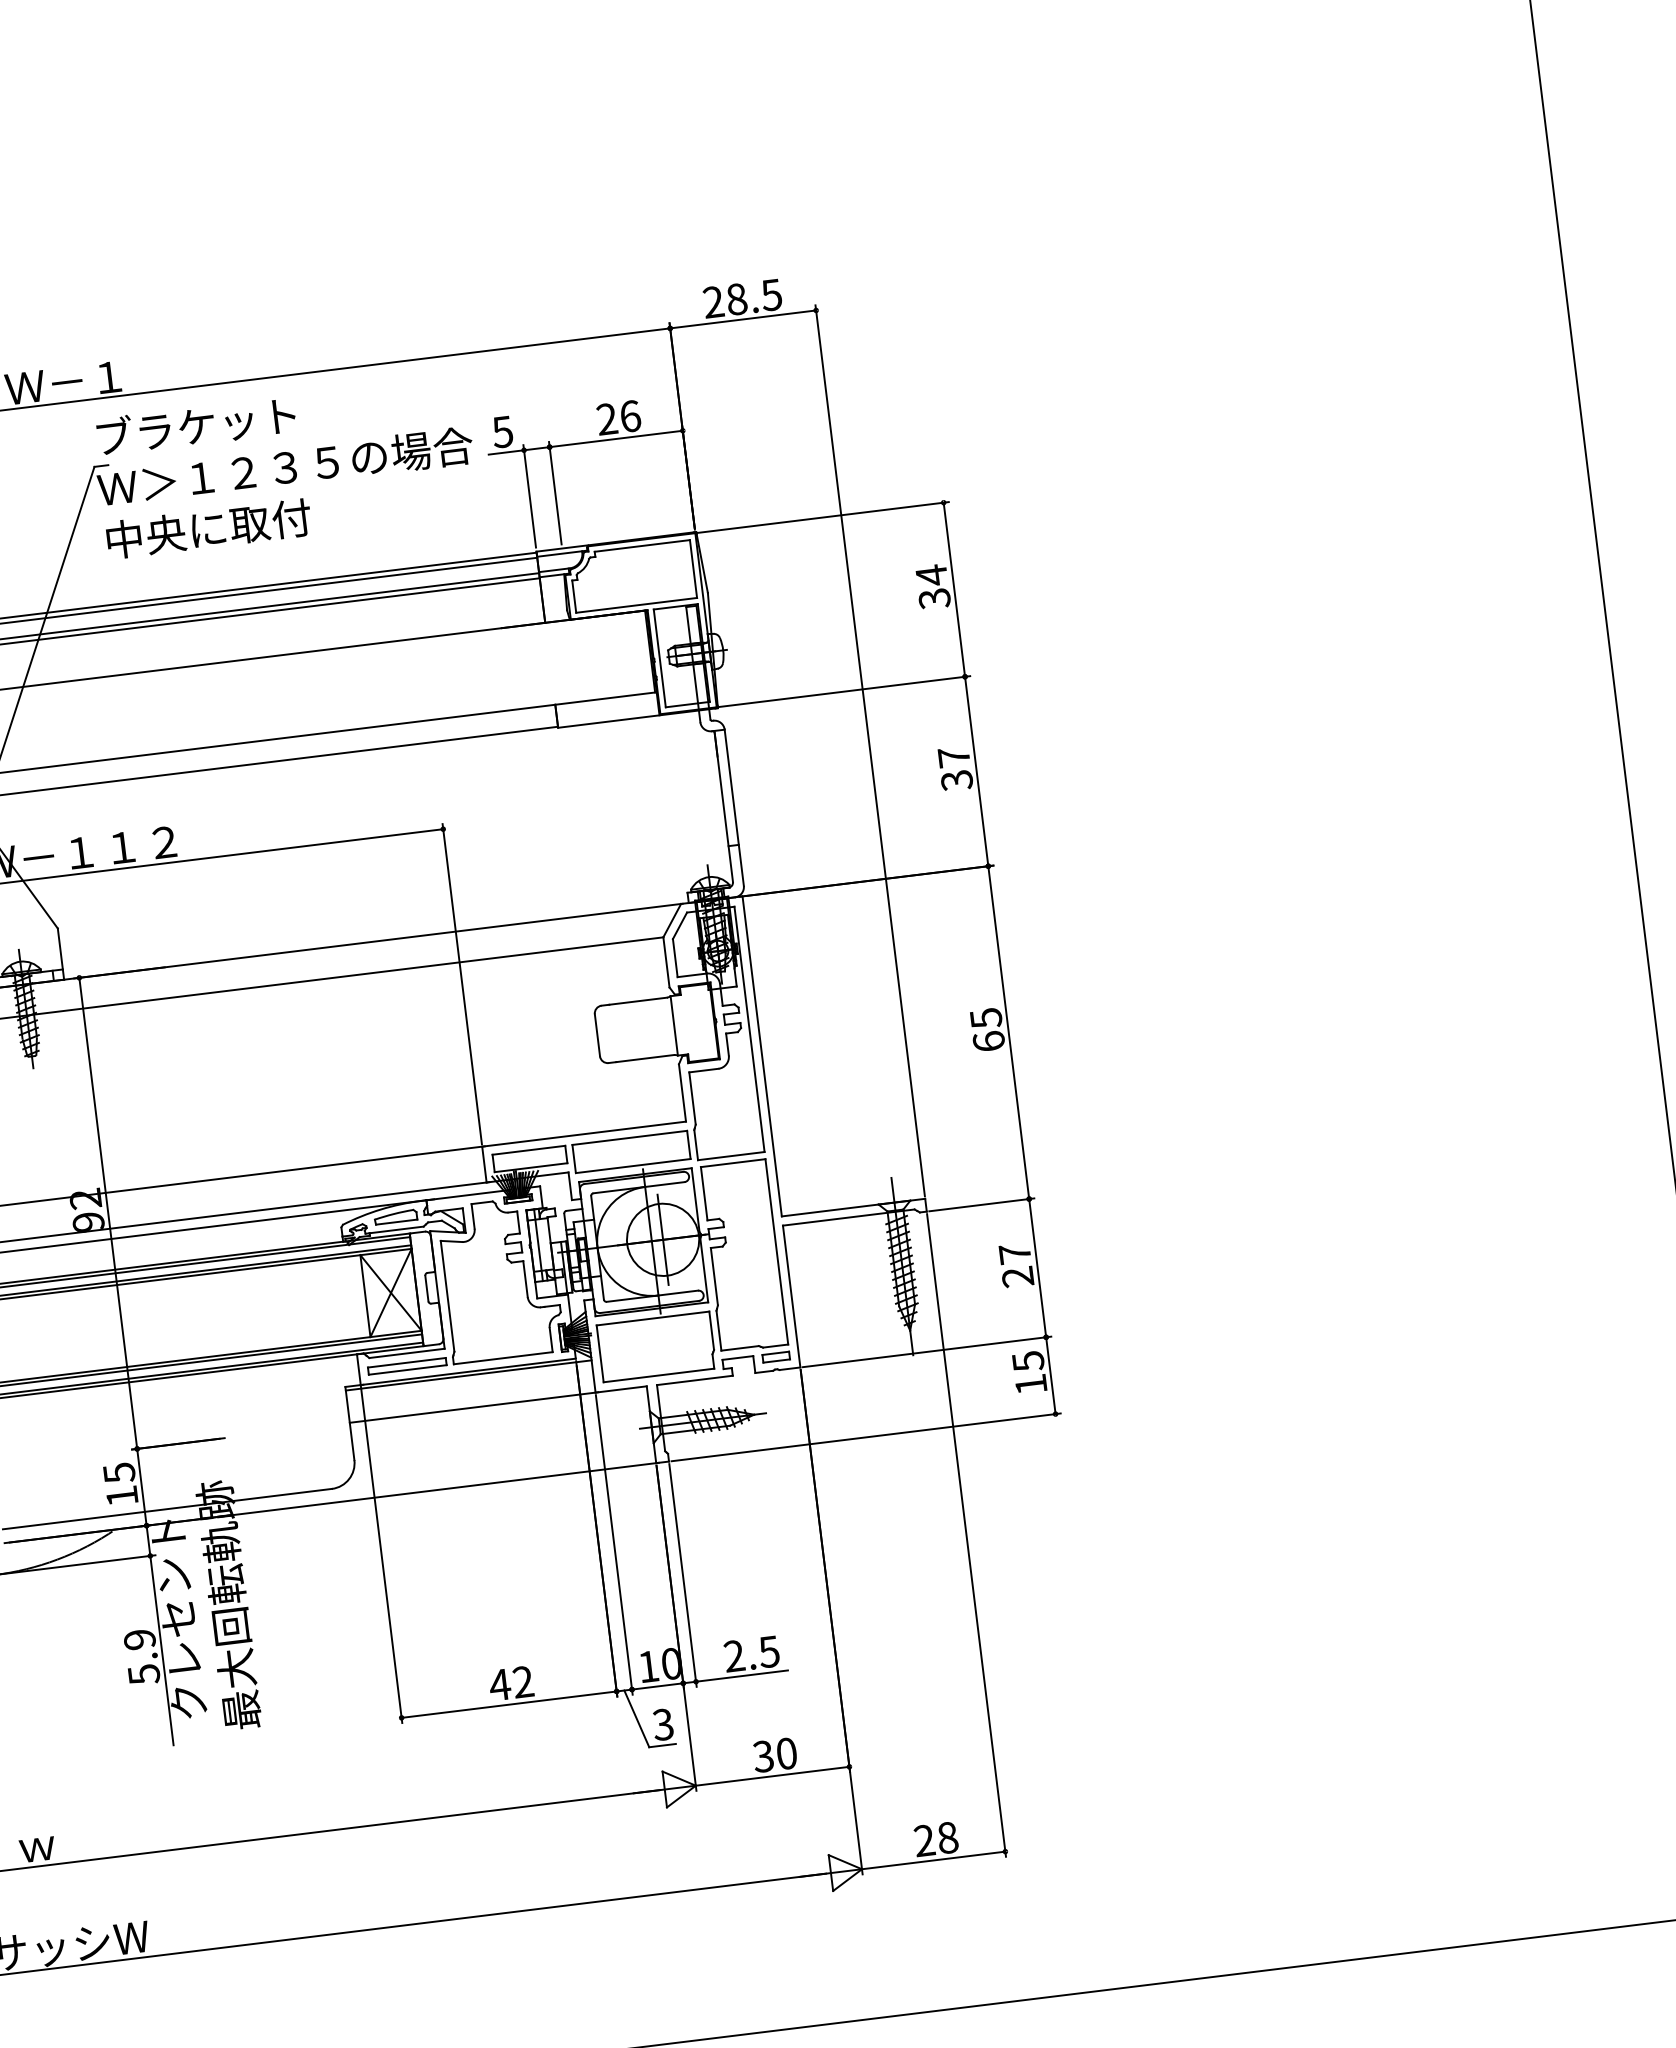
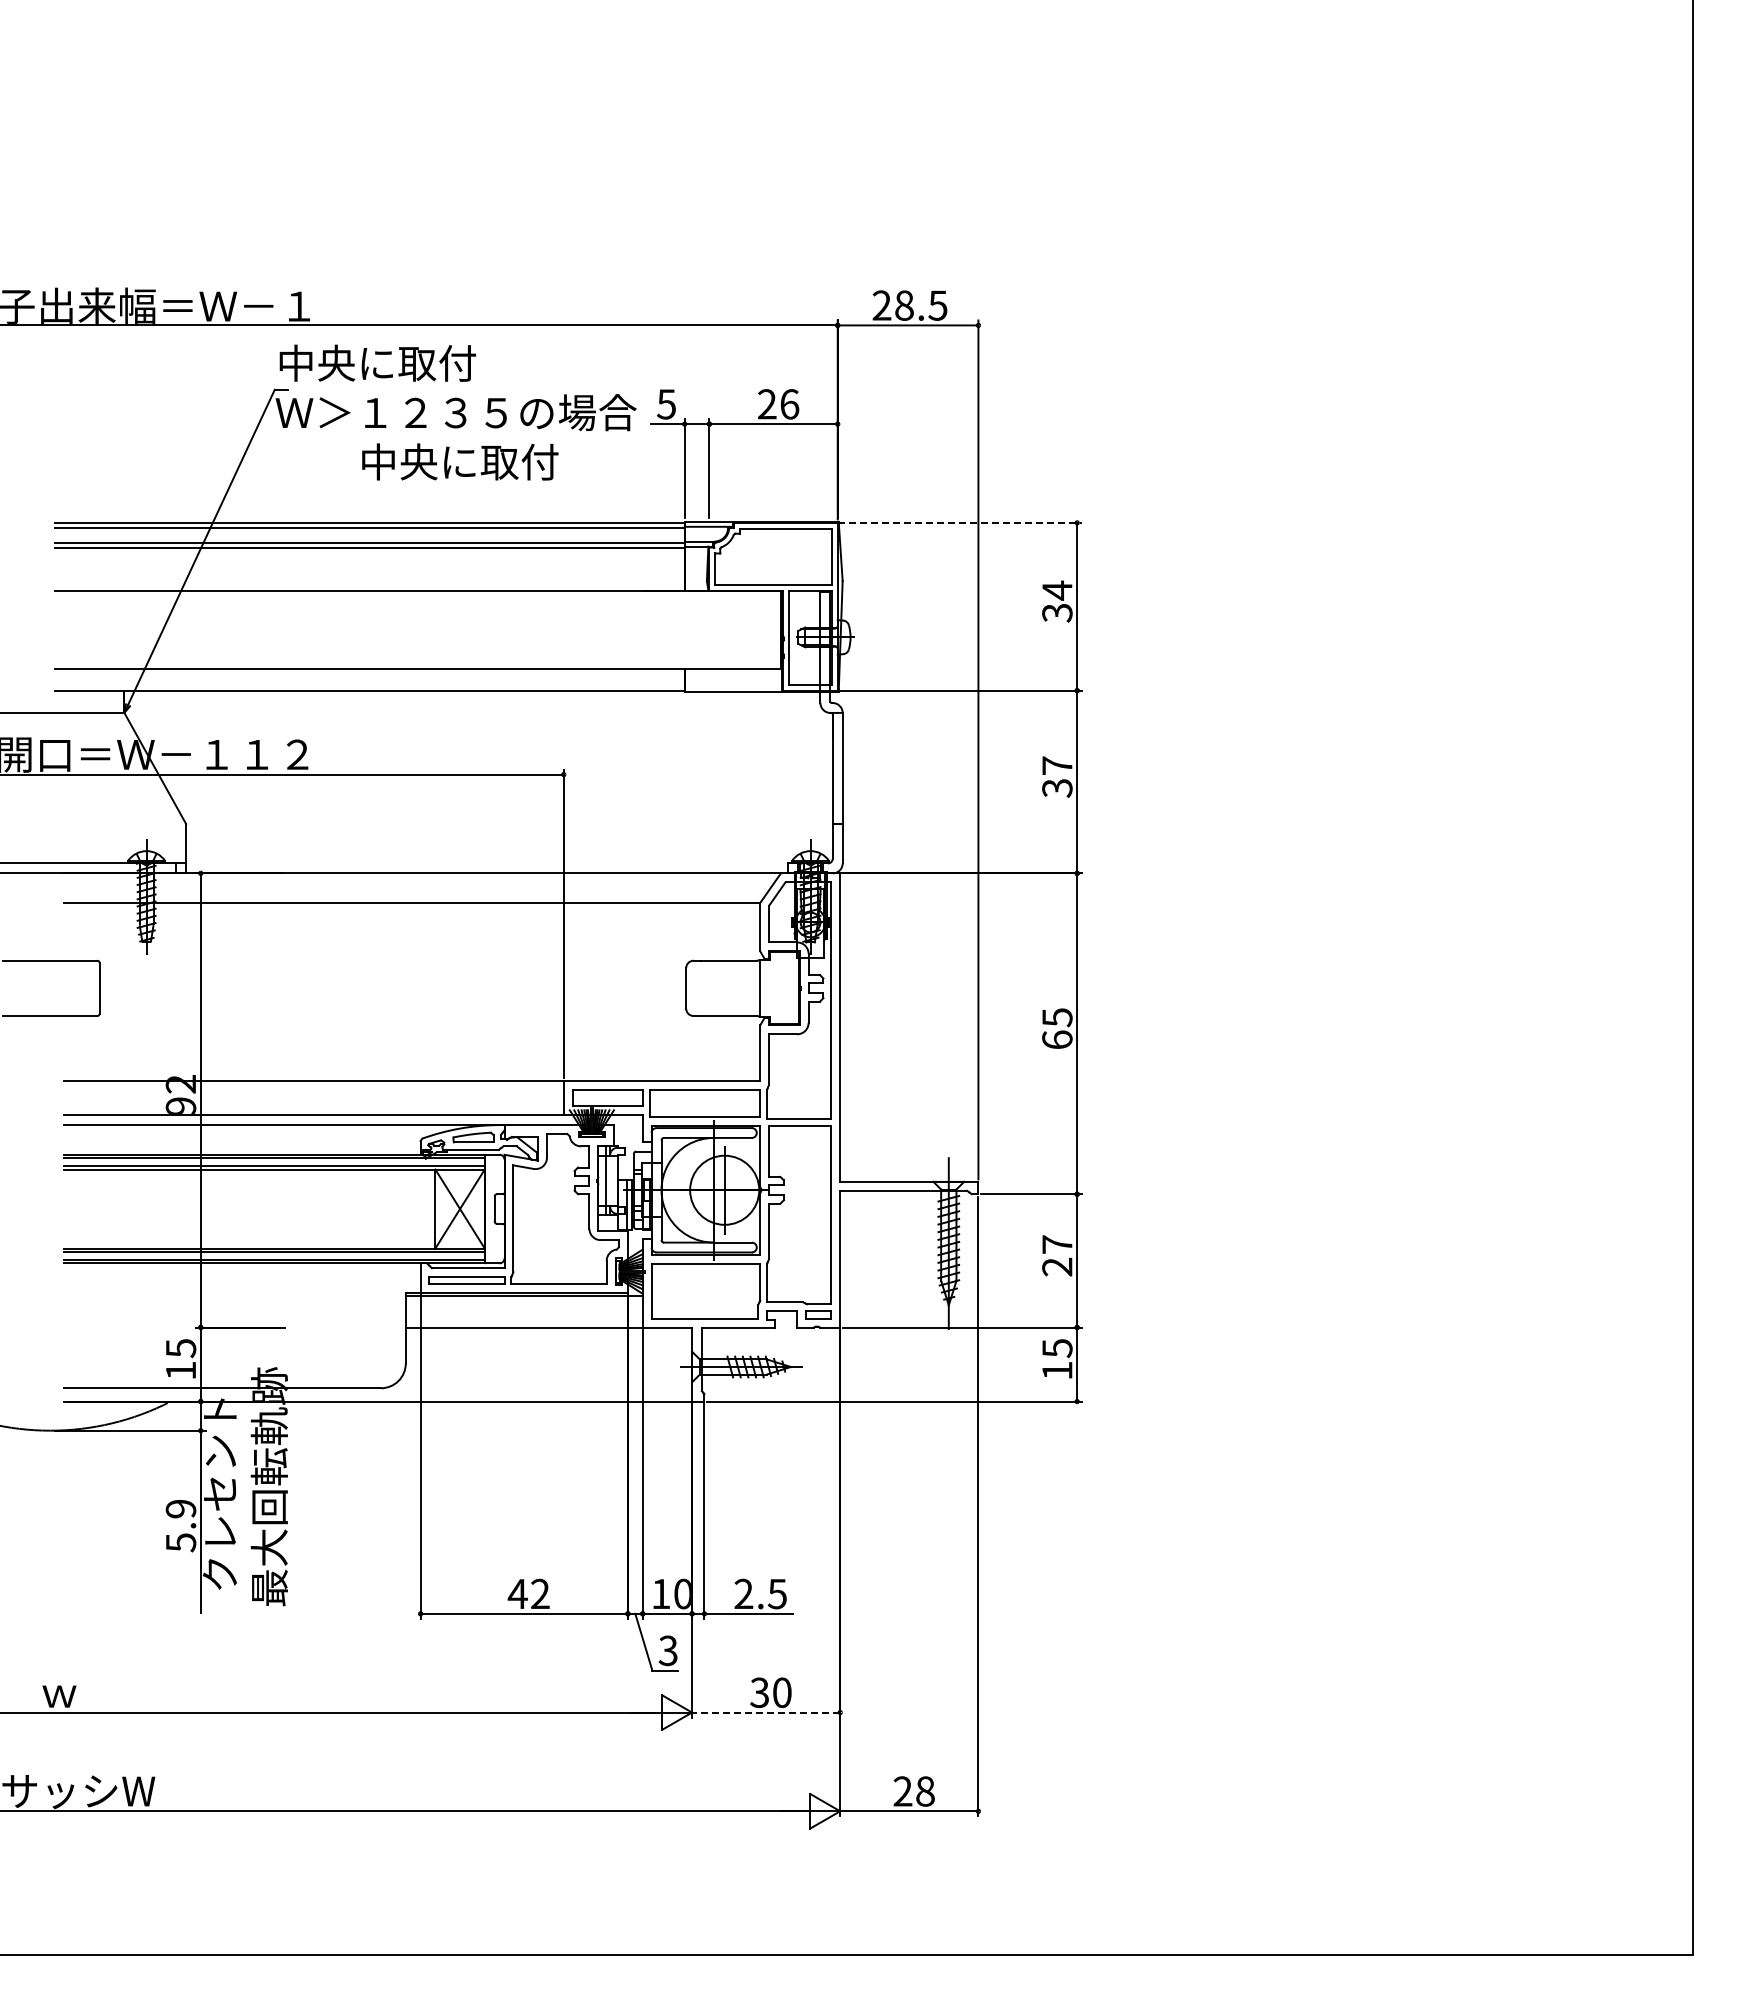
text: (197, 425) -> (377, 362), ブラケット -> 中央に取付
line: (822, 517) -> (960, 522), solid -> dashed
text: (209, 528) -> (460, 461), moved
line: (771, 1776) -> (765, 1712), solid -> dashed

